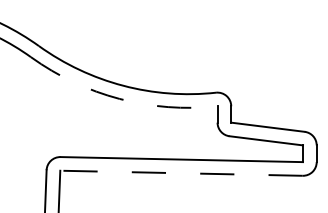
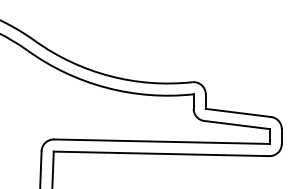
arc: (119, 98) -> (106, 87), dashed -> solid
line: (181, 172) -> (161, 153), dashed -> solid

